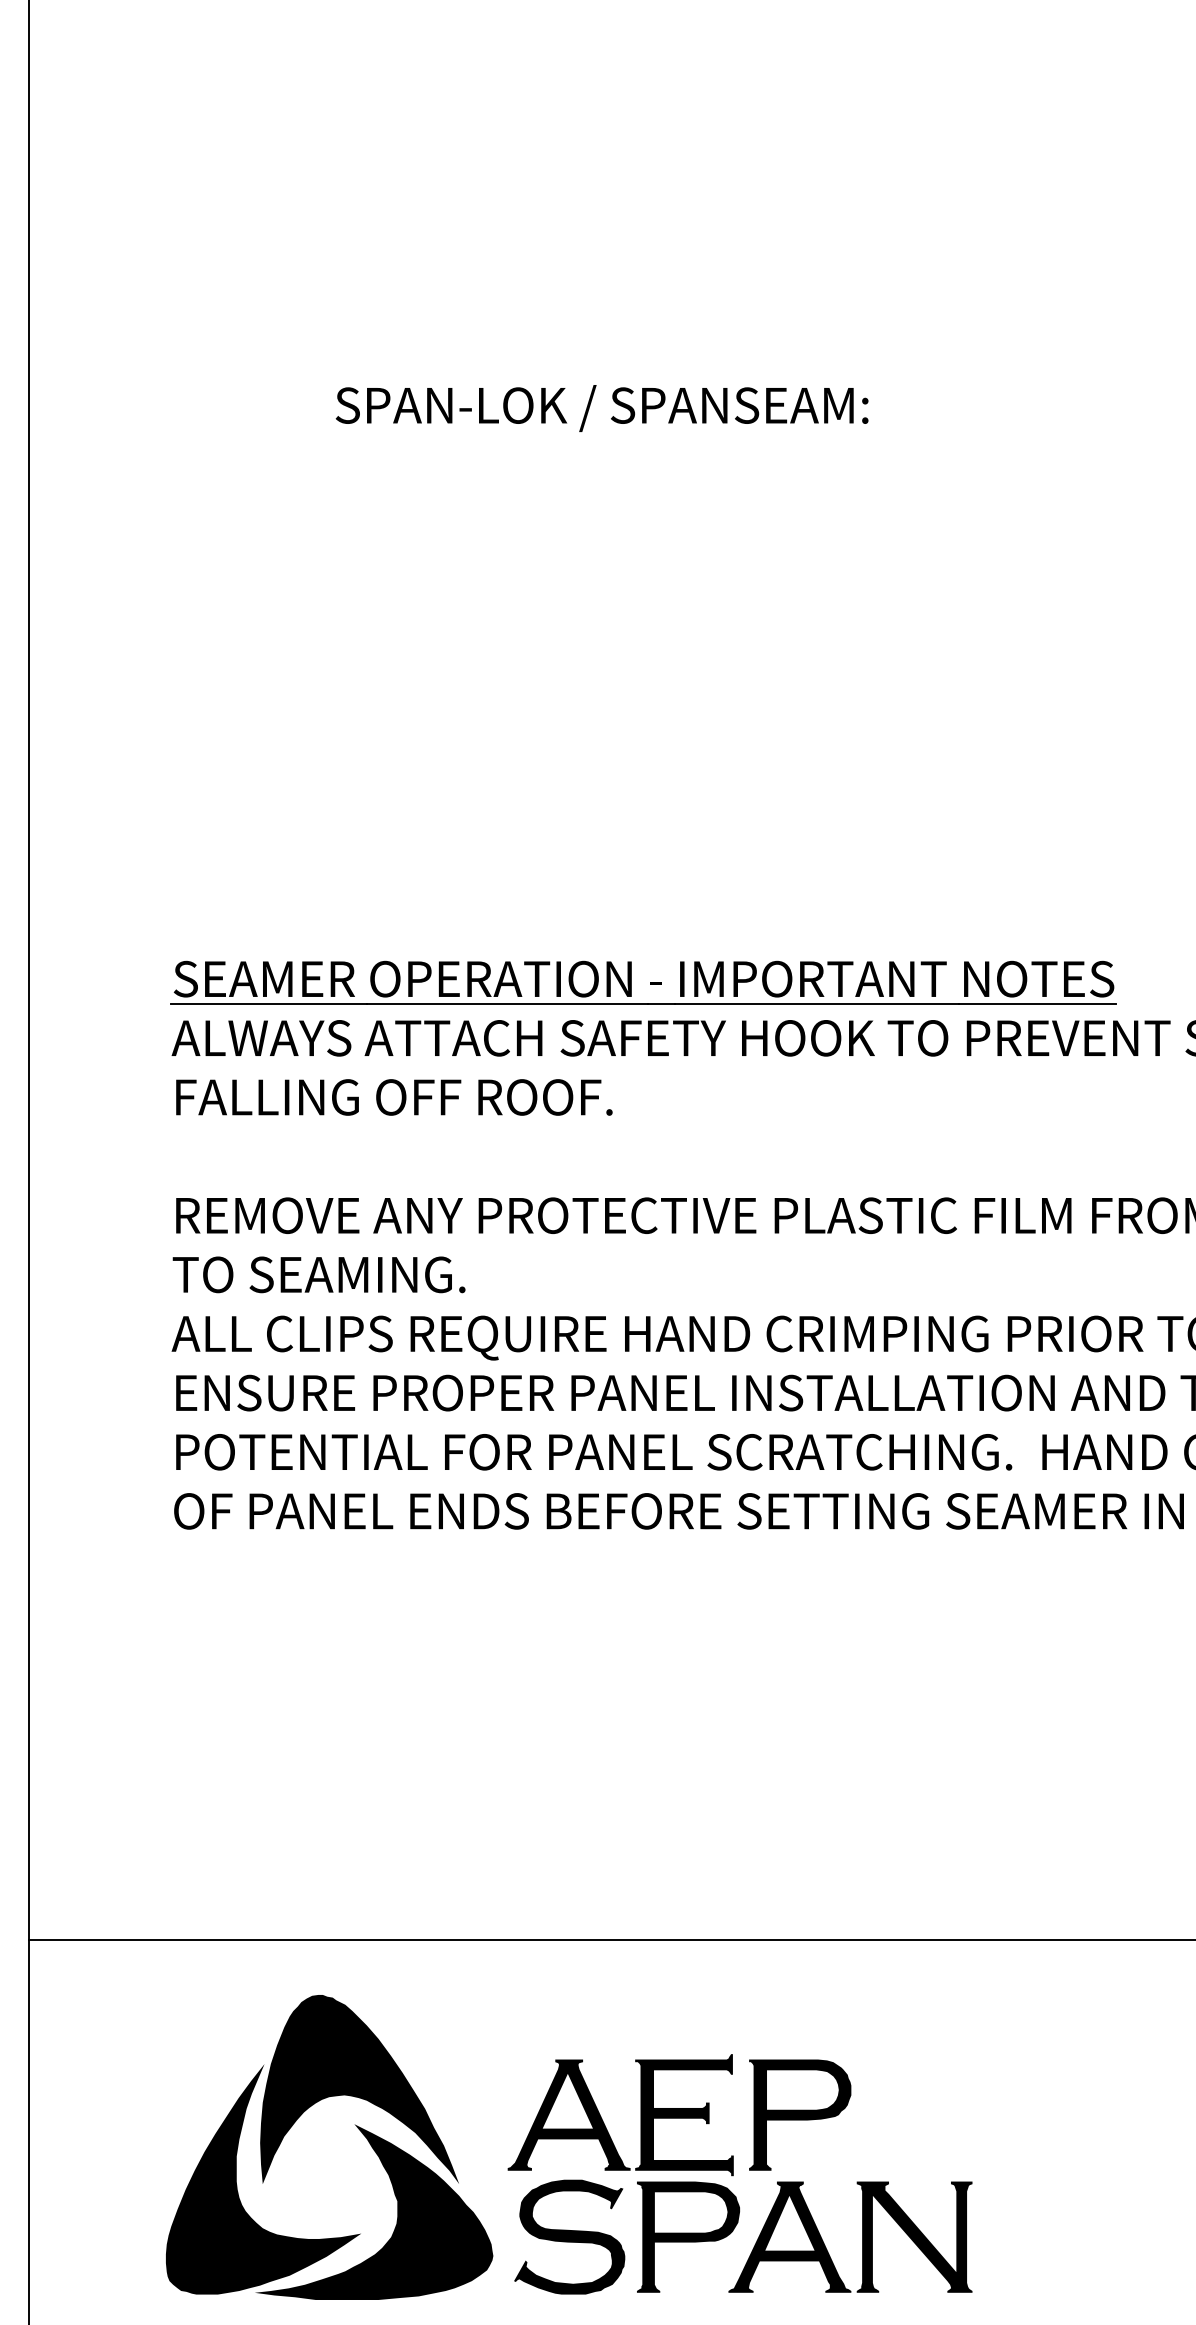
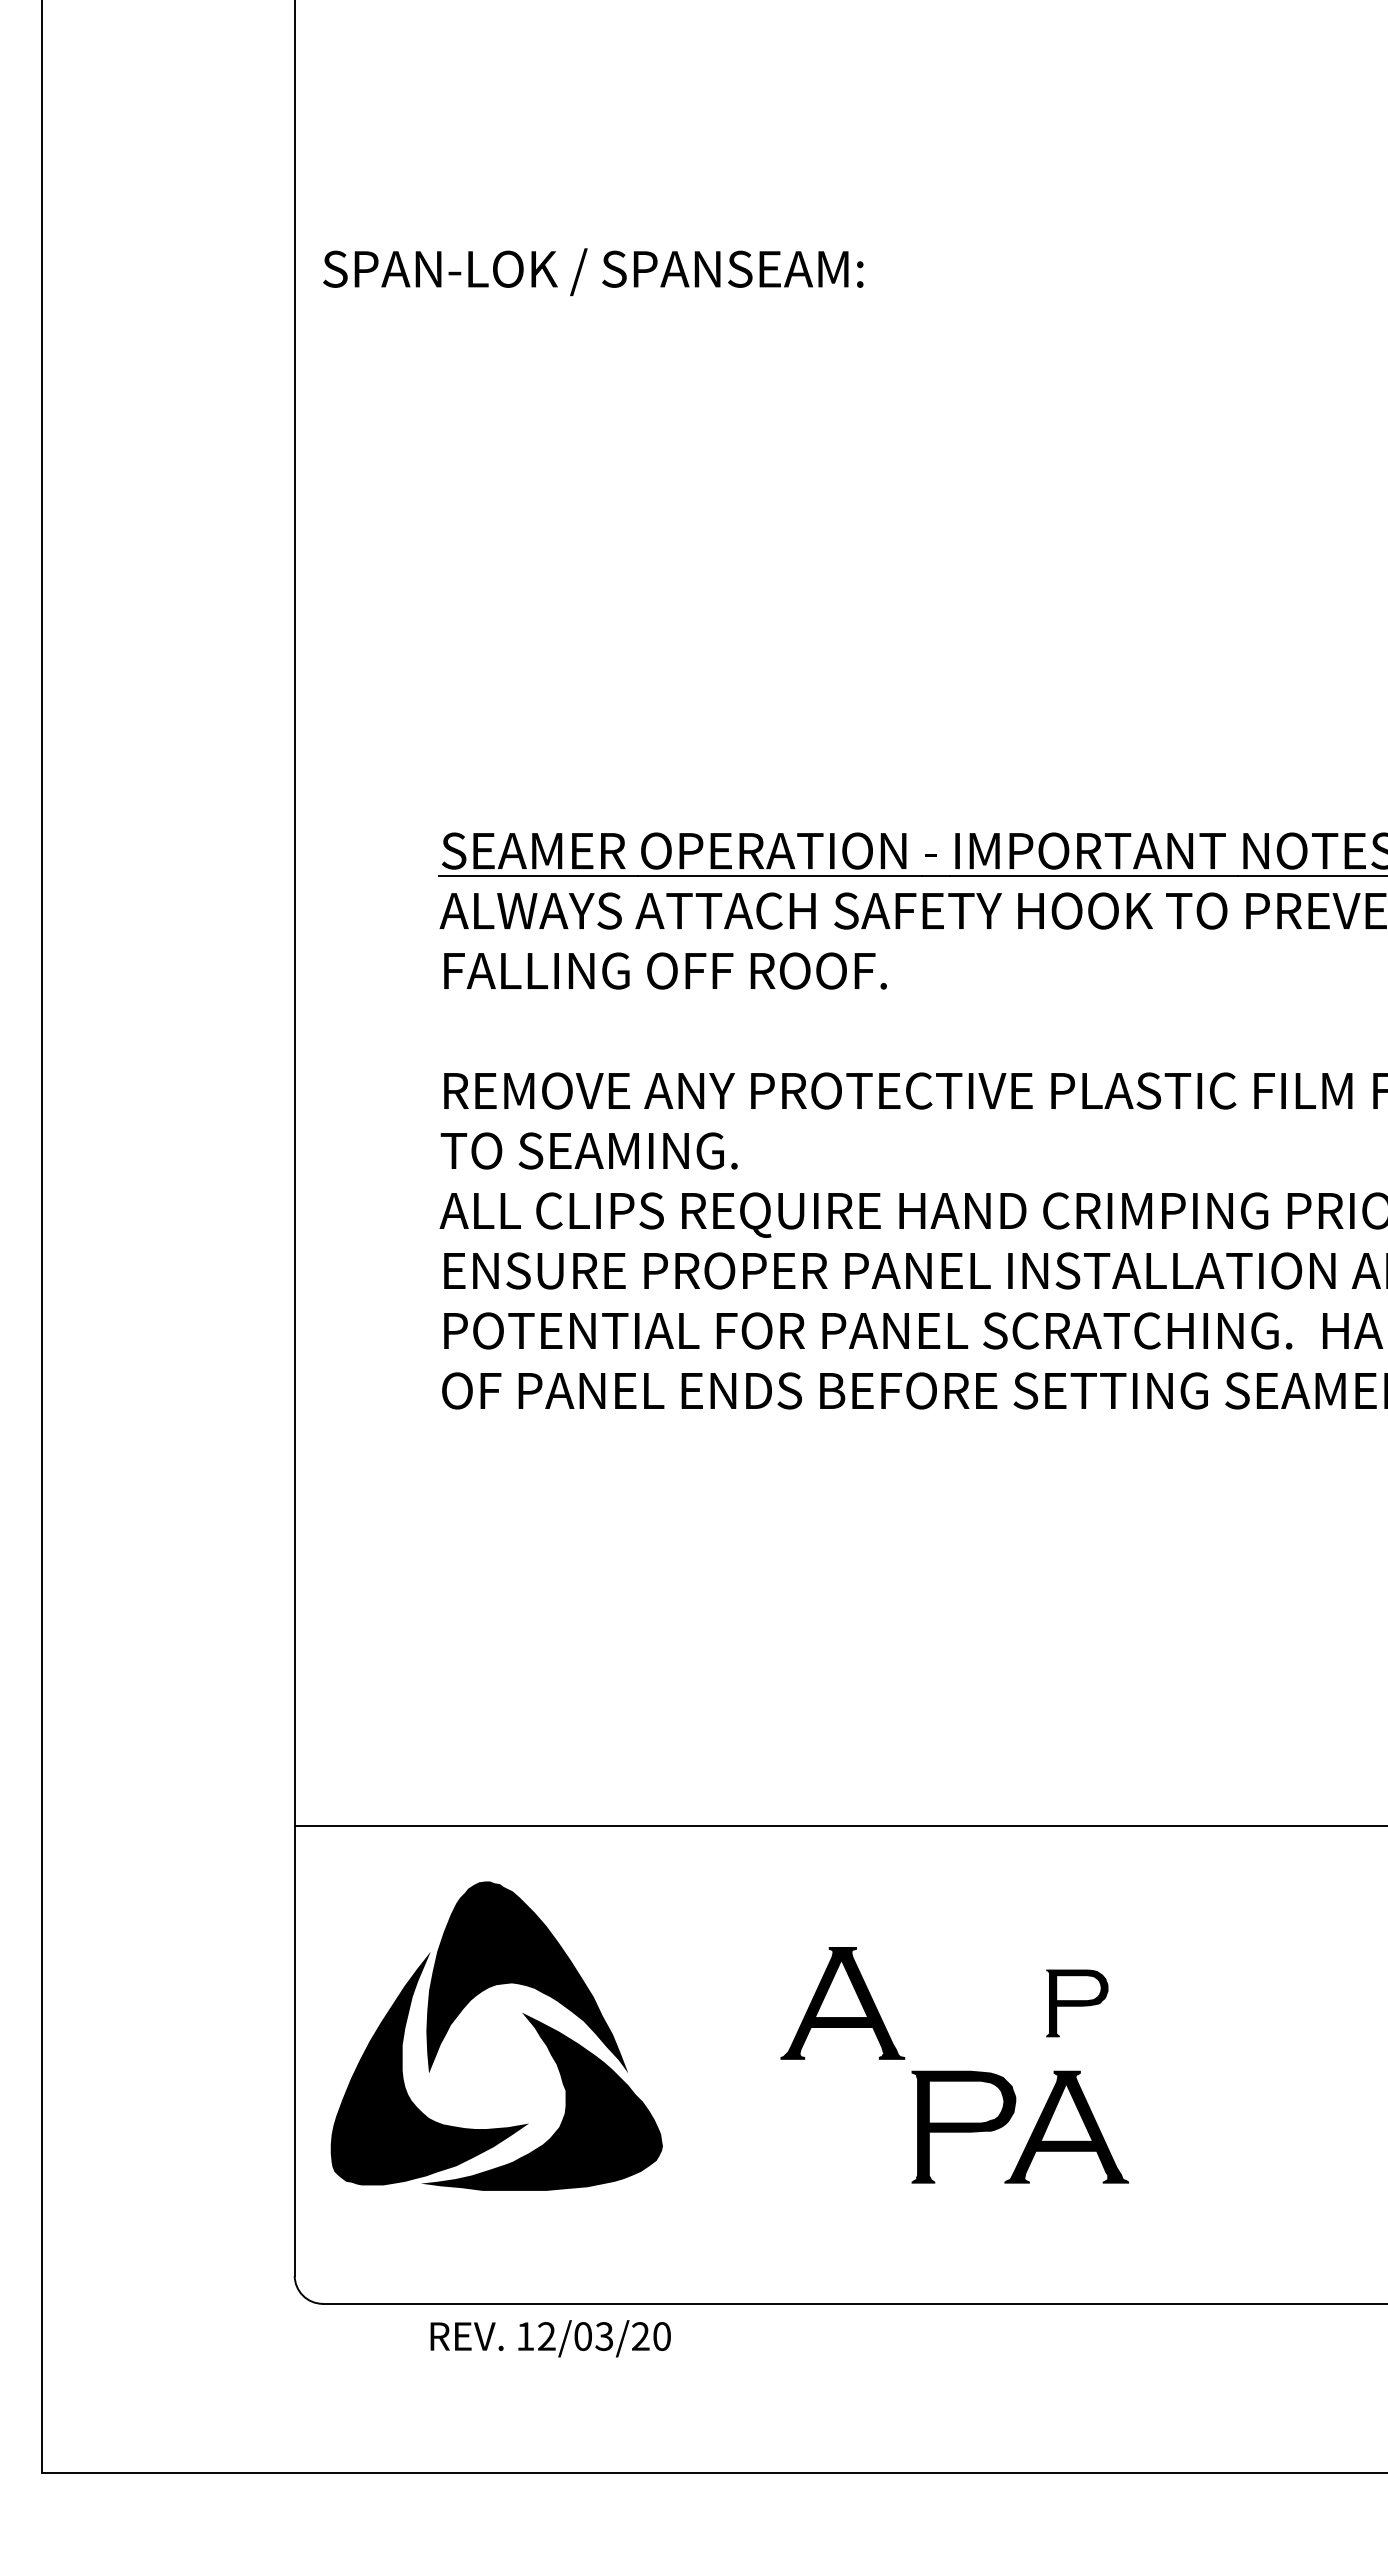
text: (602, 408) -> (593, 272), moved
fill: (684, 2115) -> (959, 2003), removed
part: (800, 2115) -> (1077, 2003), size x0.6
part: (354, 2125) -> (522, 2013), moved
fill: (914, 2236) -> (1193, 2126), removed
part: (569, 2237) -> (843, 2127), removed

